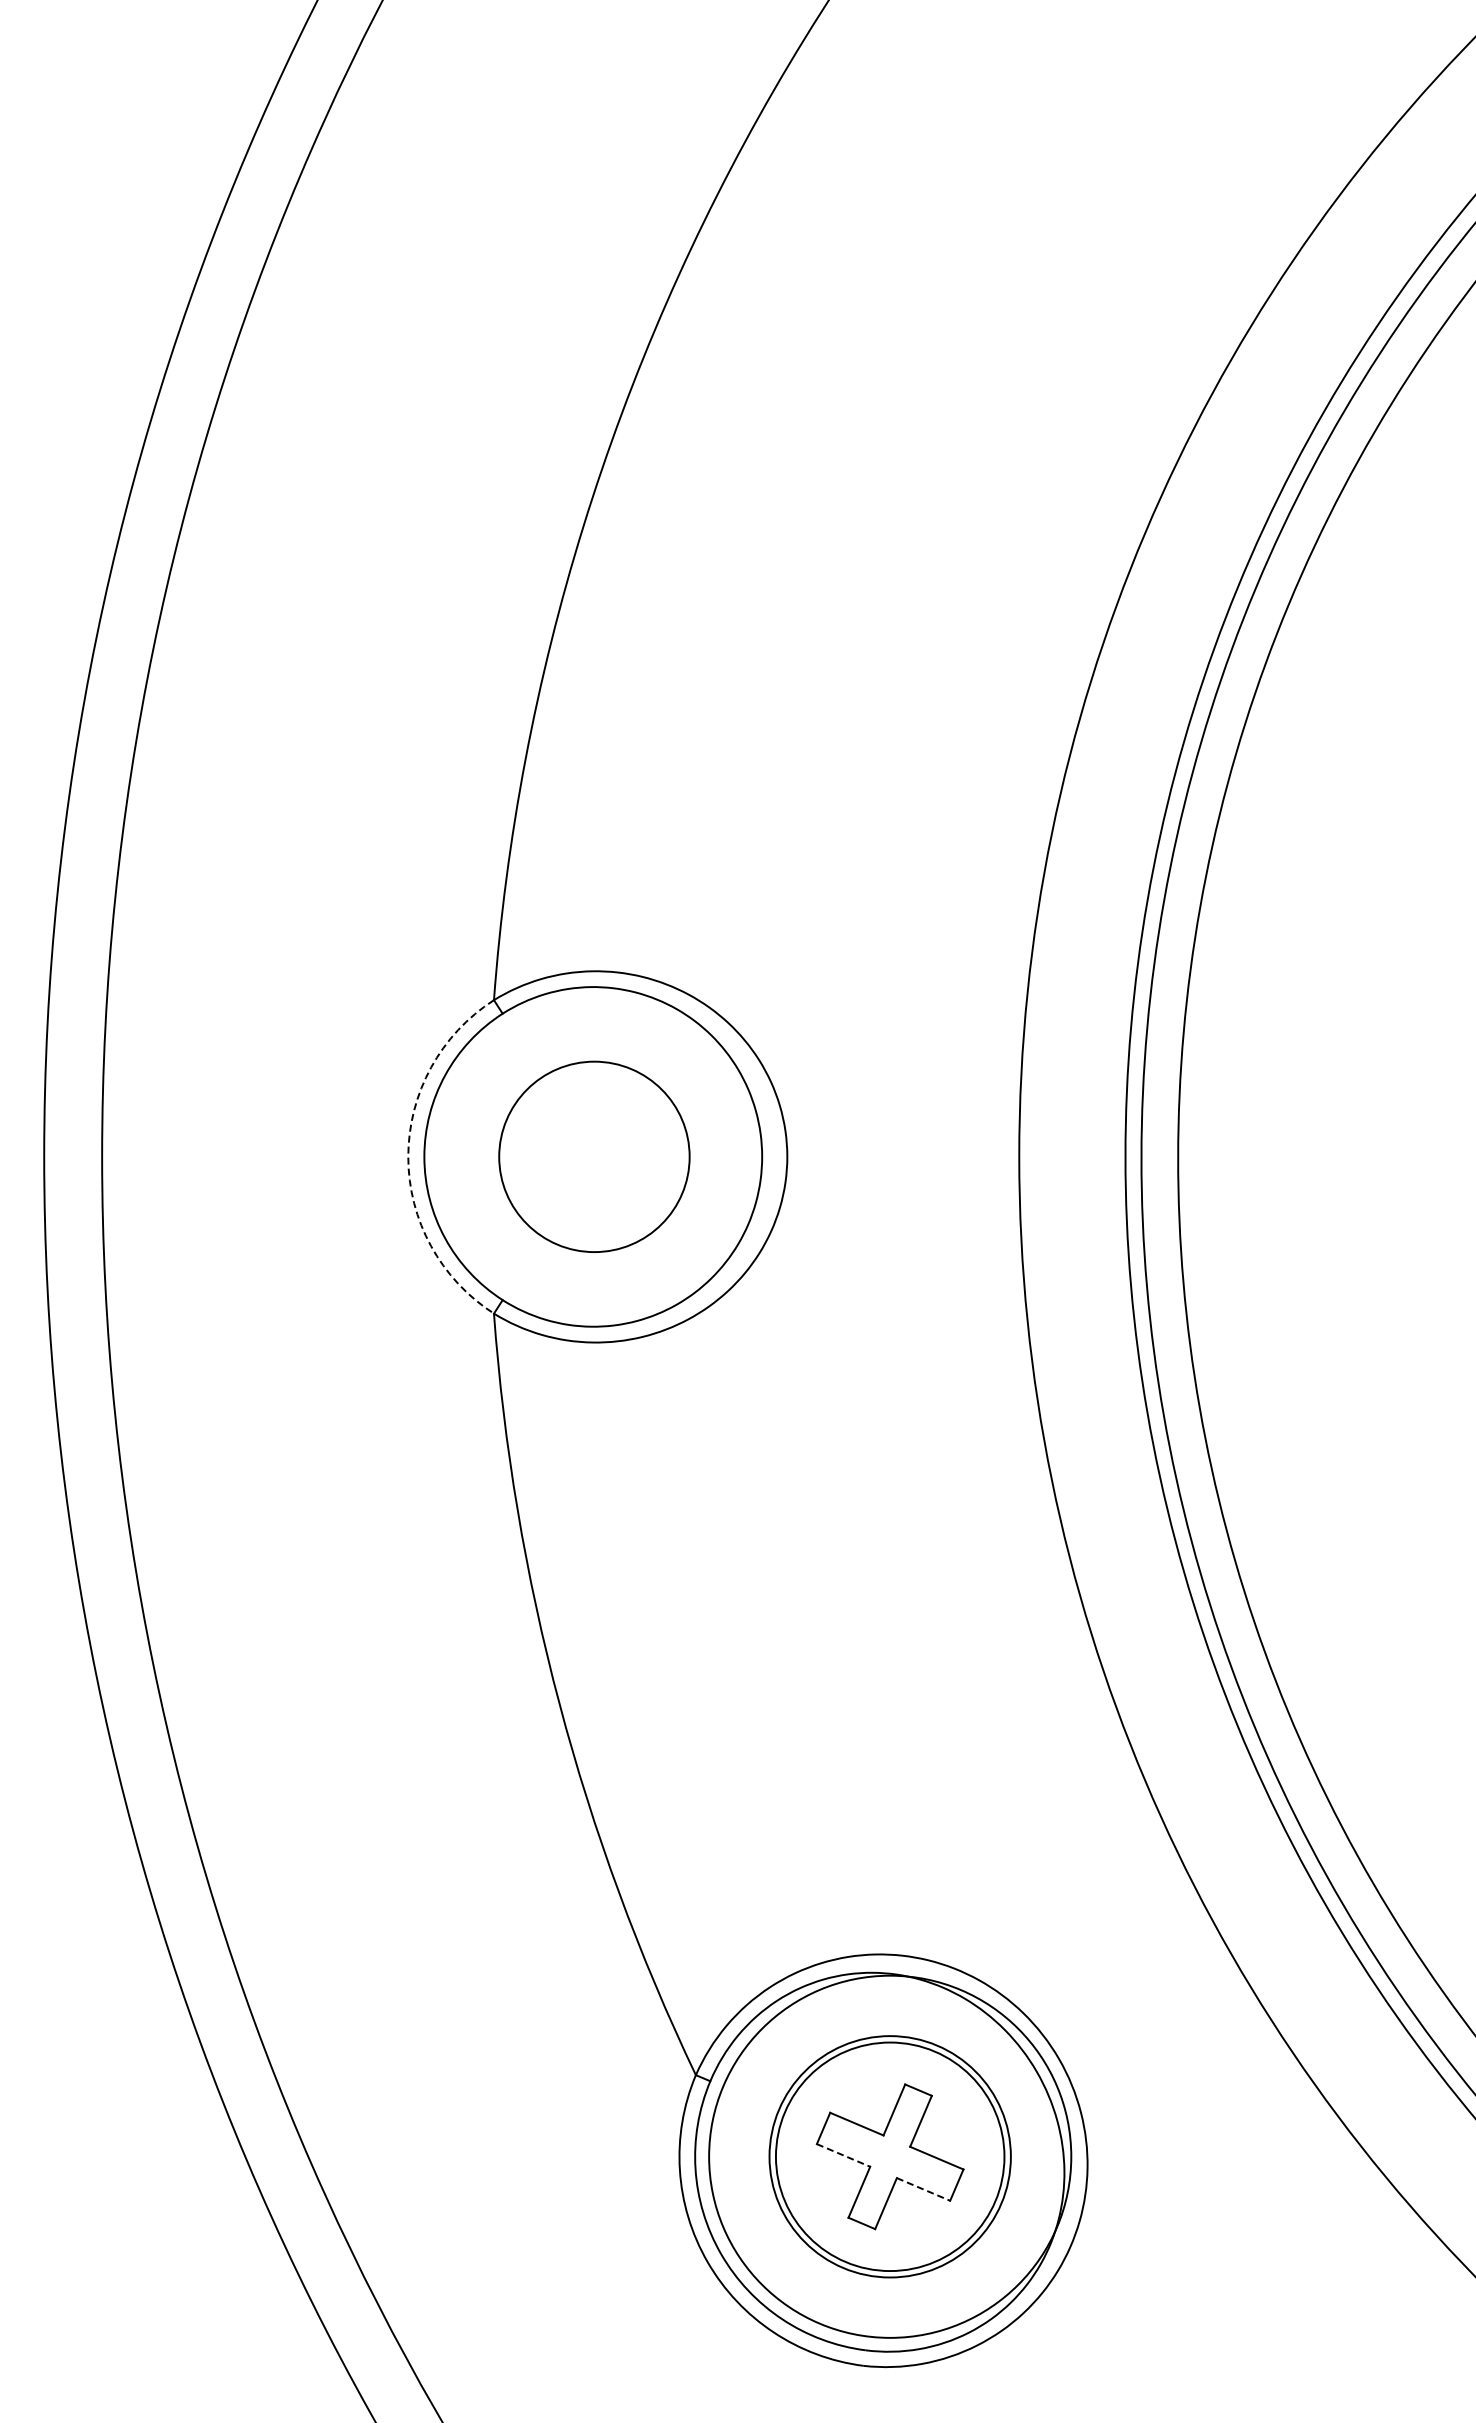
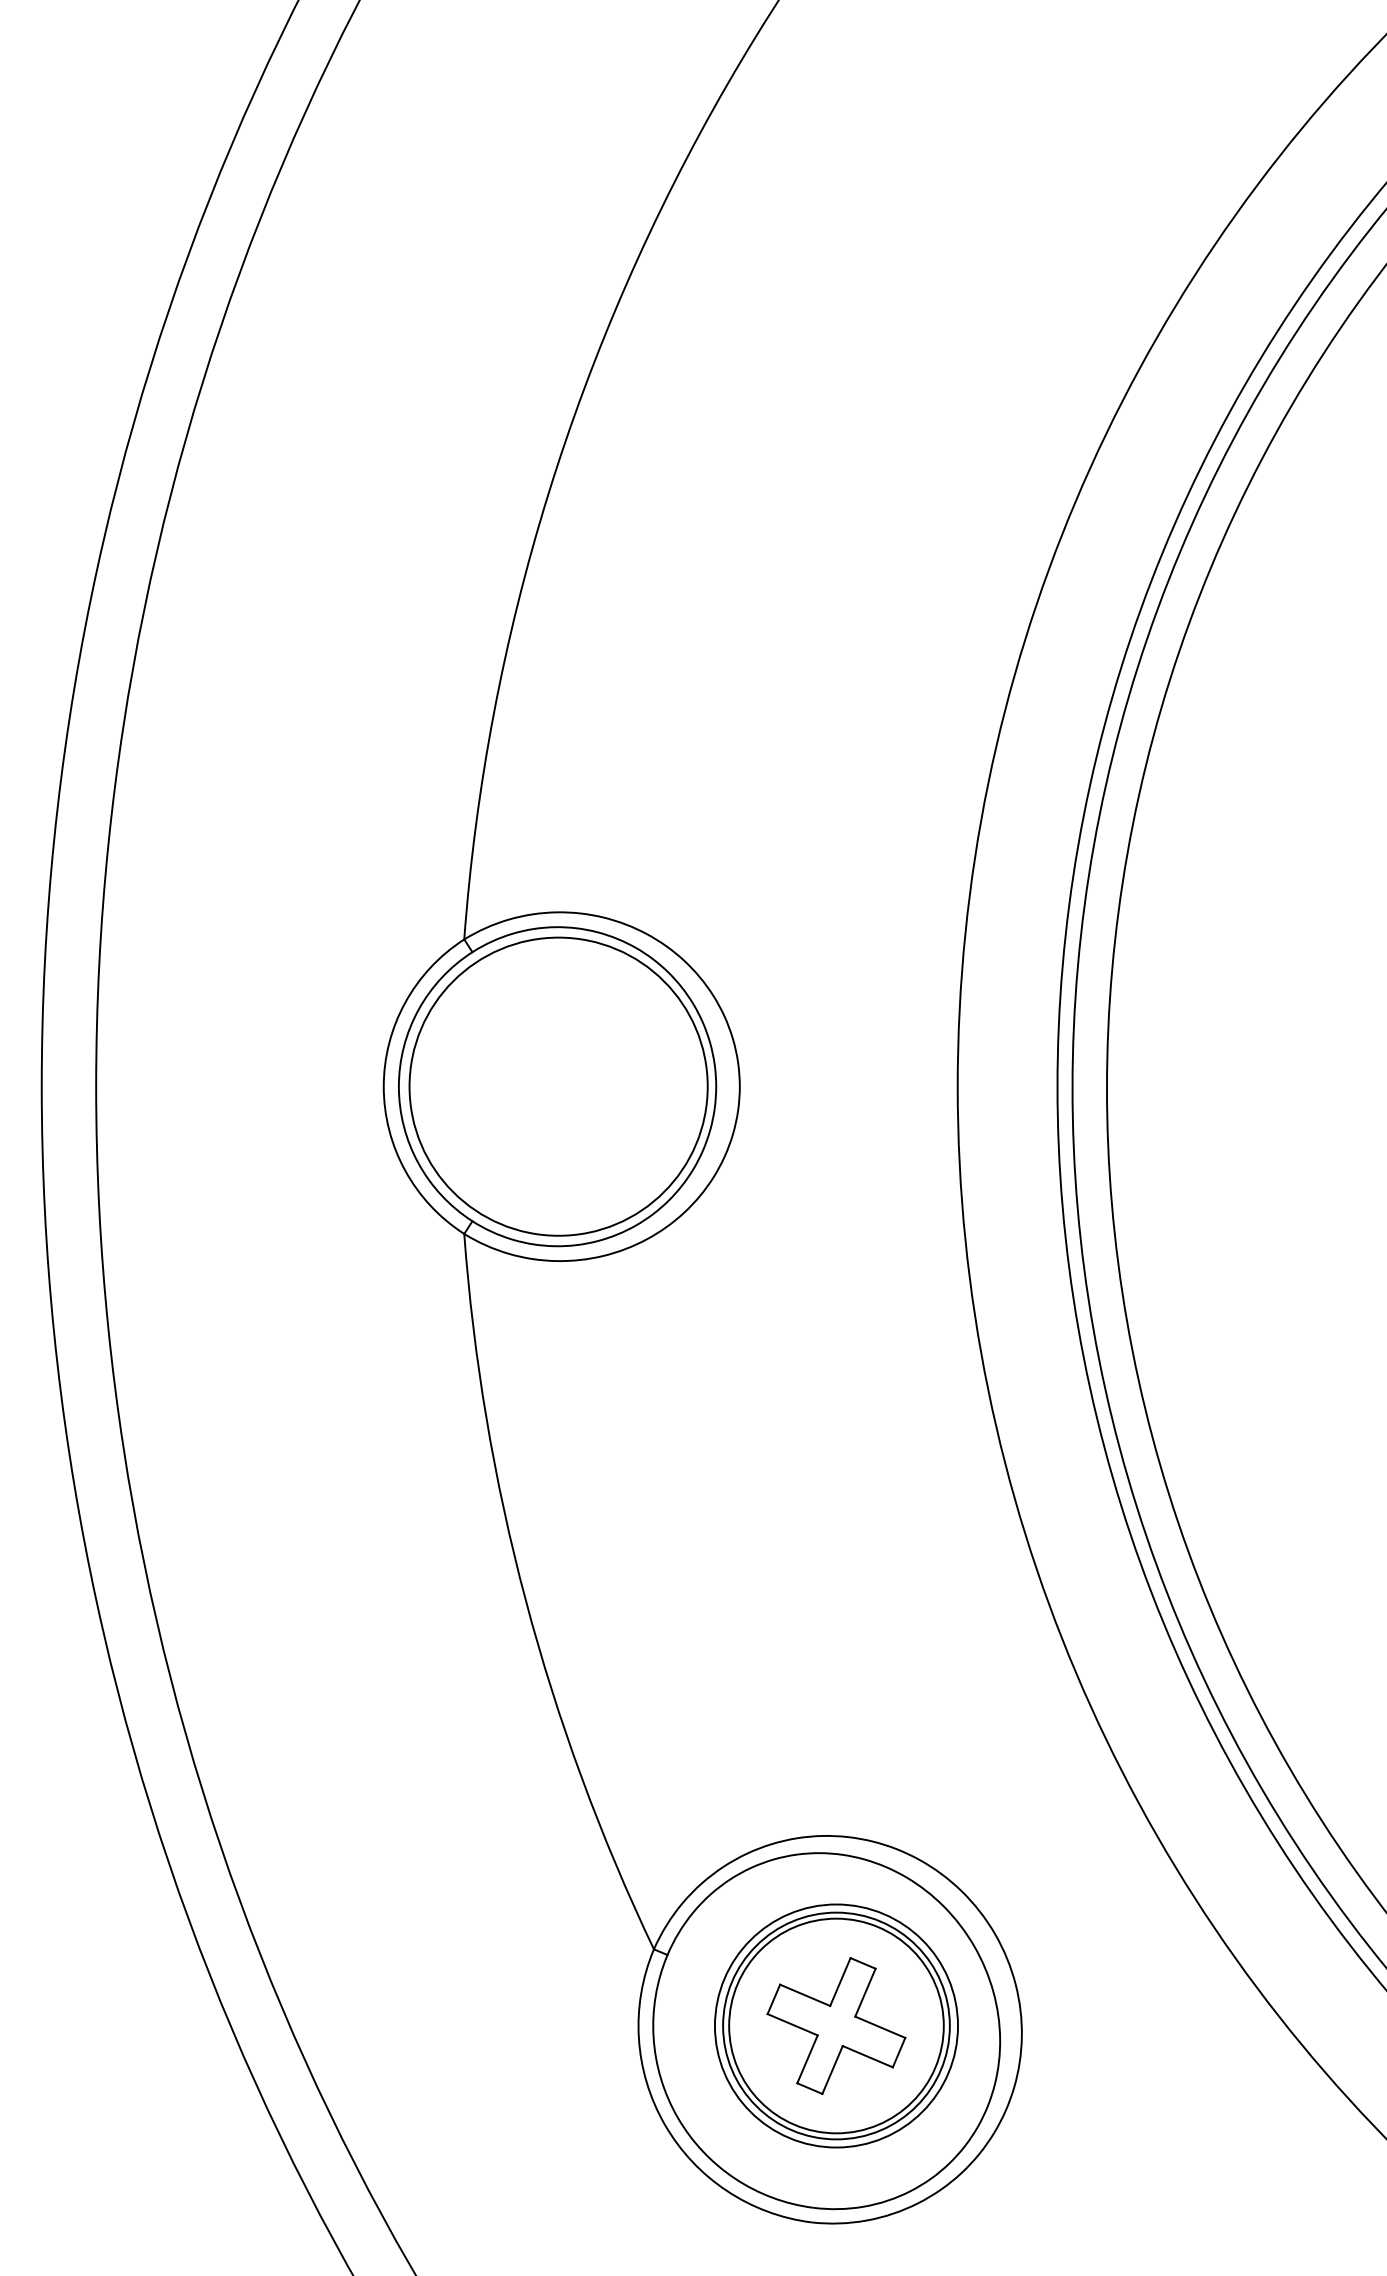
arc: (408, 1156) -> (383, 1086), dashed -> solid
circle: (594, 1156) -> (558, 1086), size x1.67
line: (843, 2155) -> (792, 2024), dashed -> solid
circle: (889, 2156) -> (835, 2025), size x0.71
line: (923, 2189) -> (867, 2056), dashed -> solid

